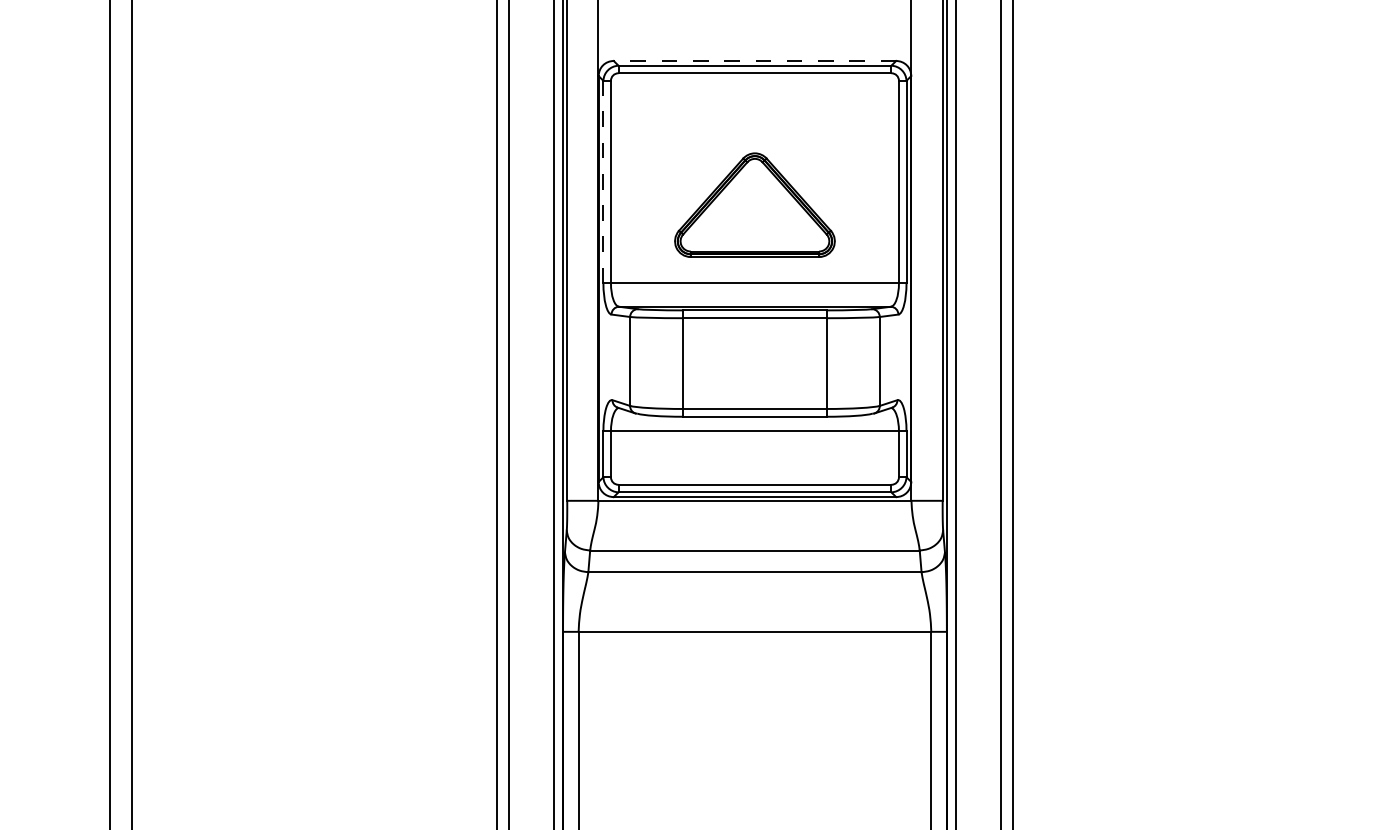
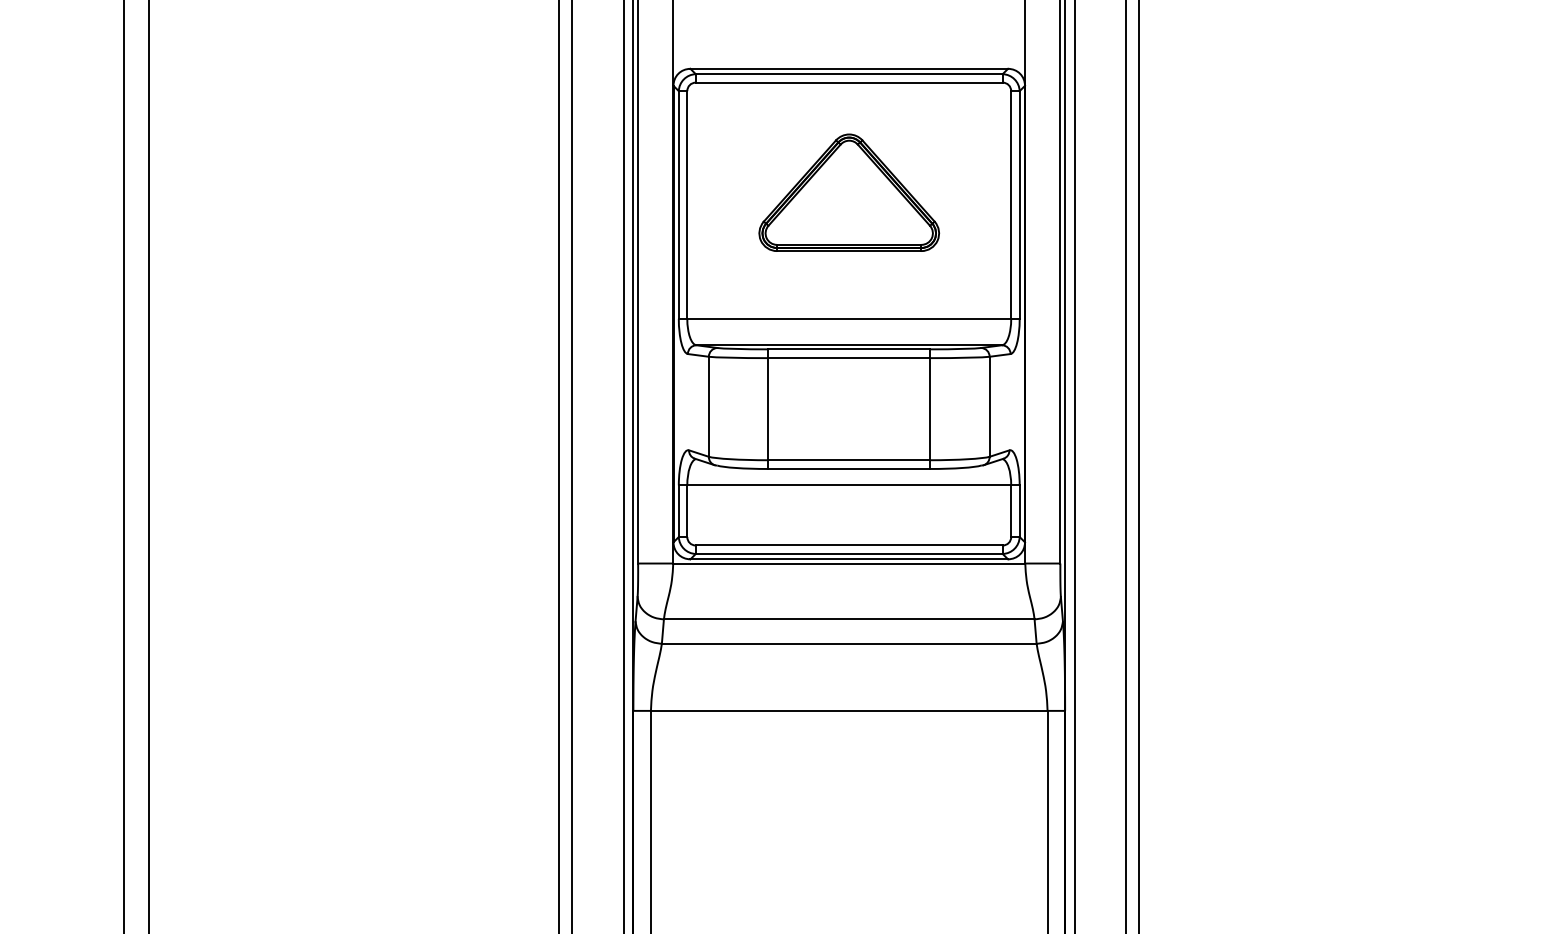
line: (754, 61) -> (848, 69), dashed -> solid
line: (603, 181) -> (678, 204), dashed -> solid
part: (754, 204) -> (848, 192), moved

